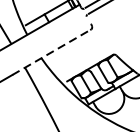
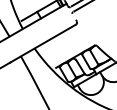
line: (50, 52) -> (42, 43), dashed -> solid

